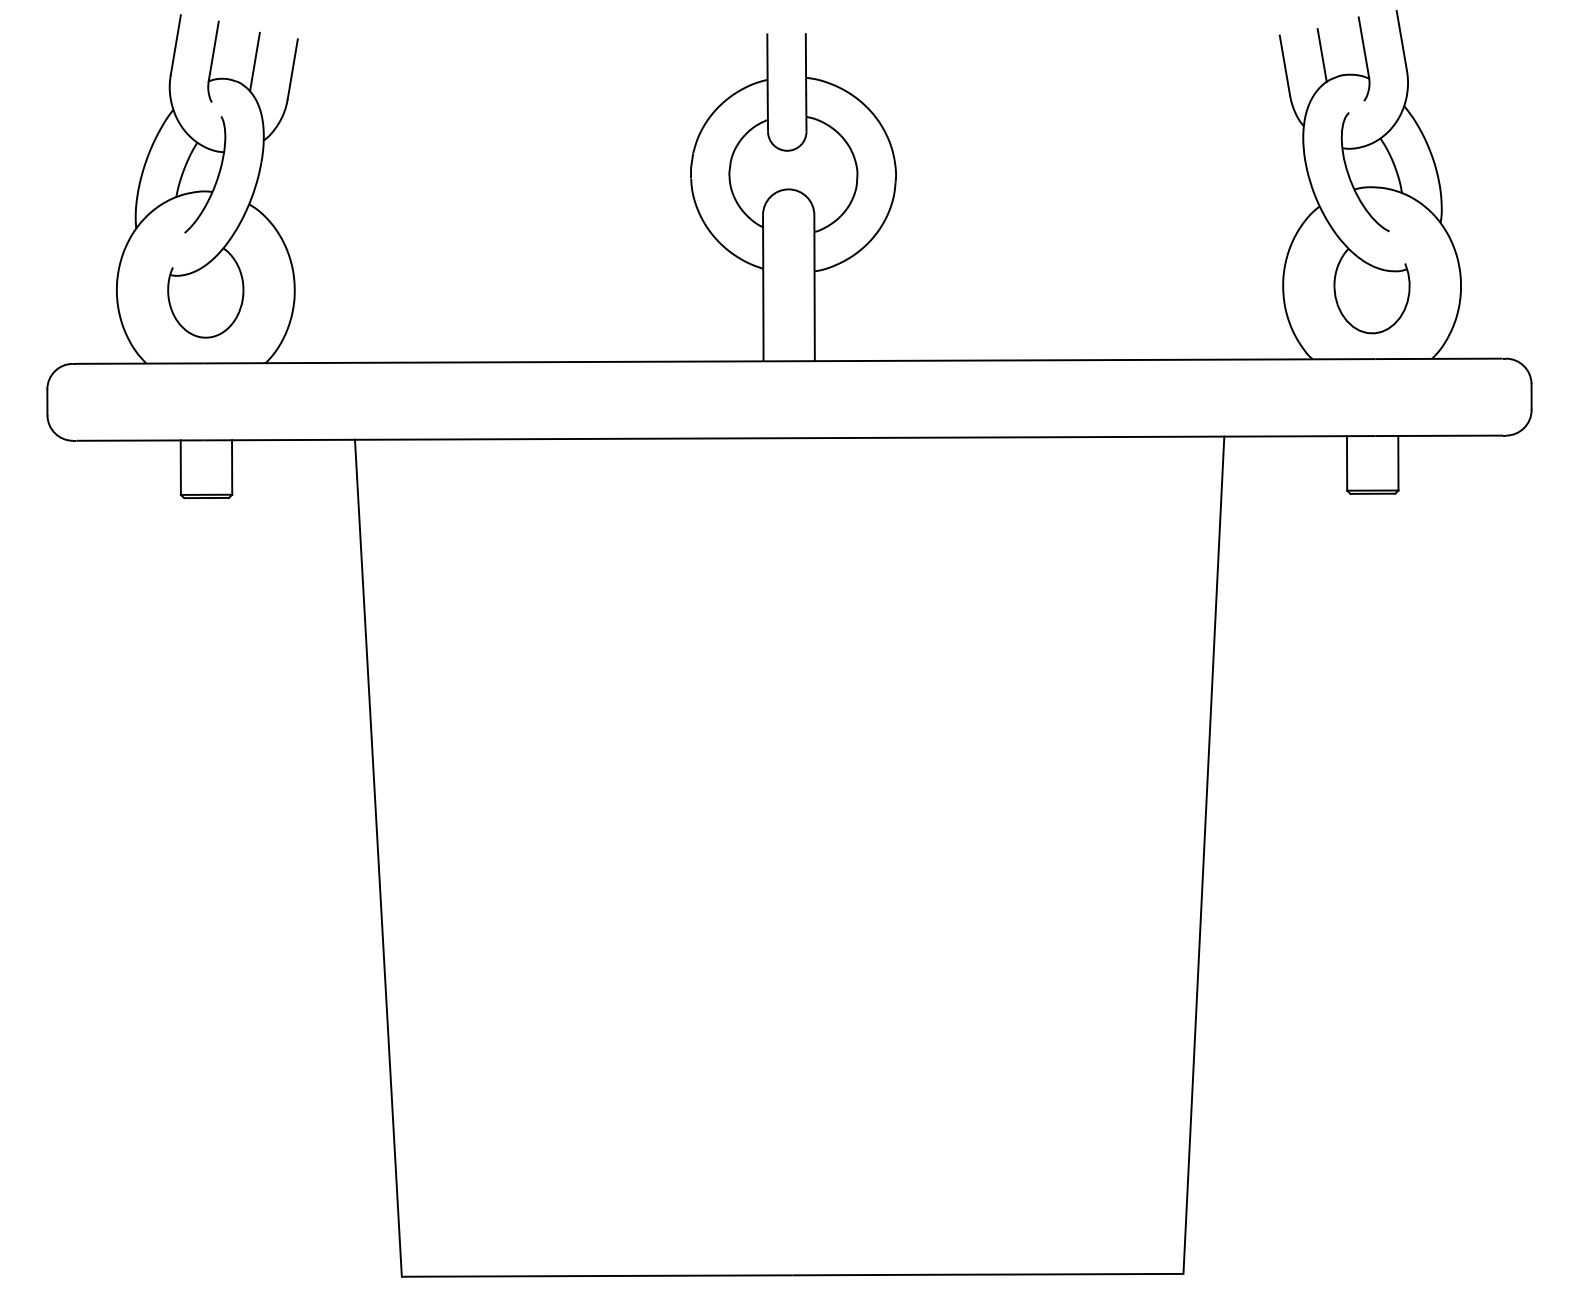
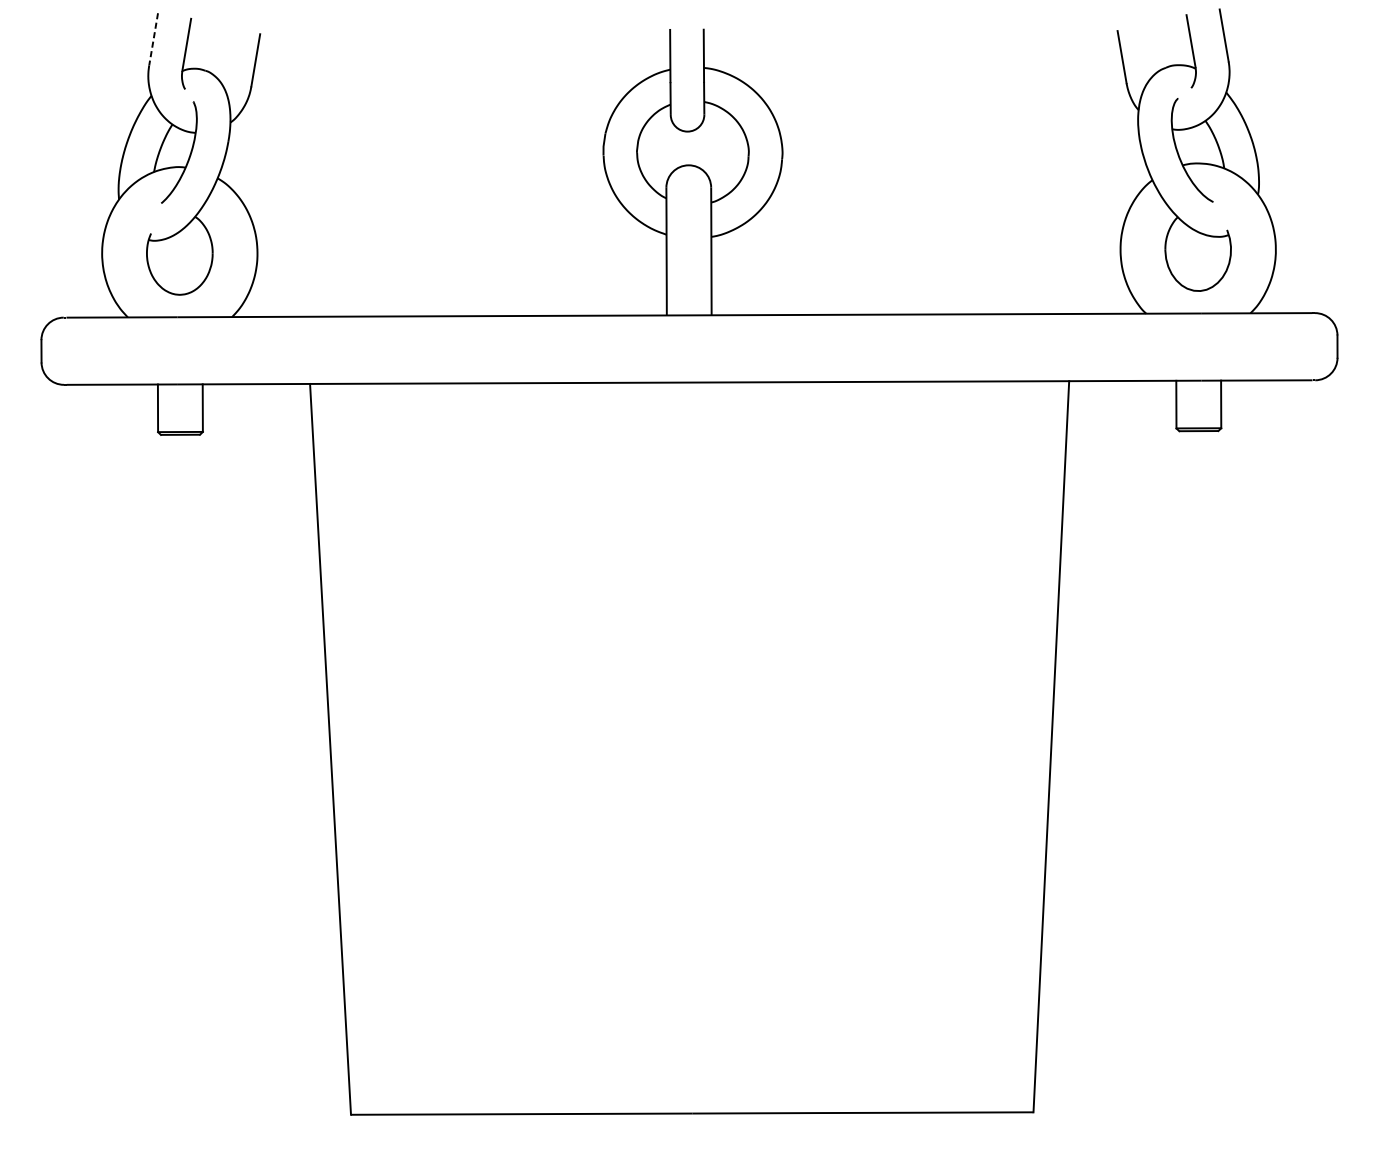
line: (175, 45) -> (153, 39), solid -> dashed
line: (1321, 55) -> (1154, 48), removed
line: (254, 61) -> (222, 53), removed

